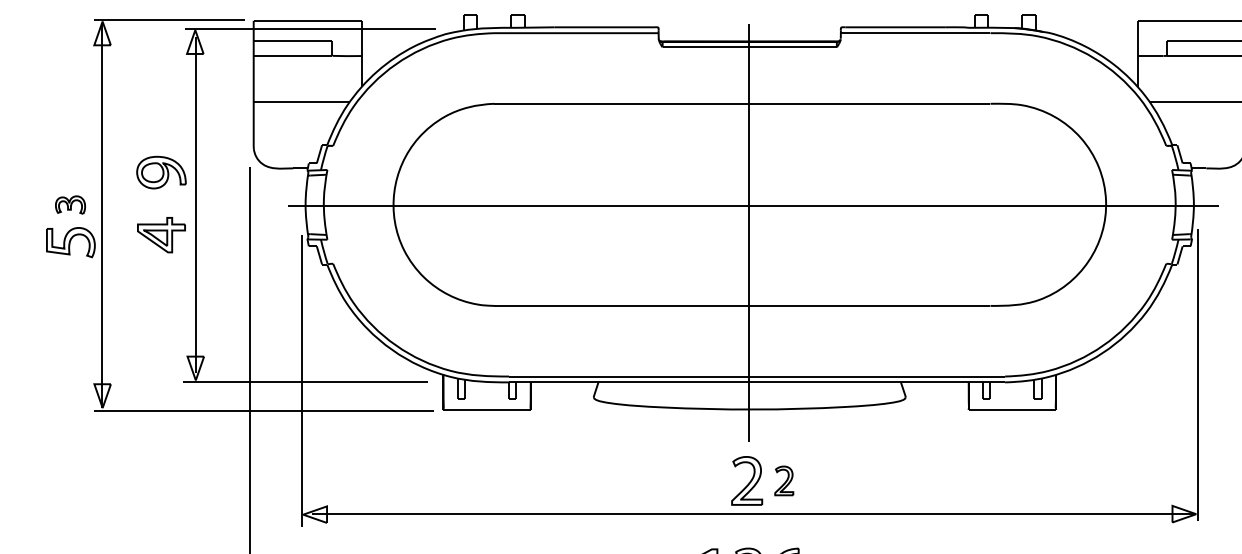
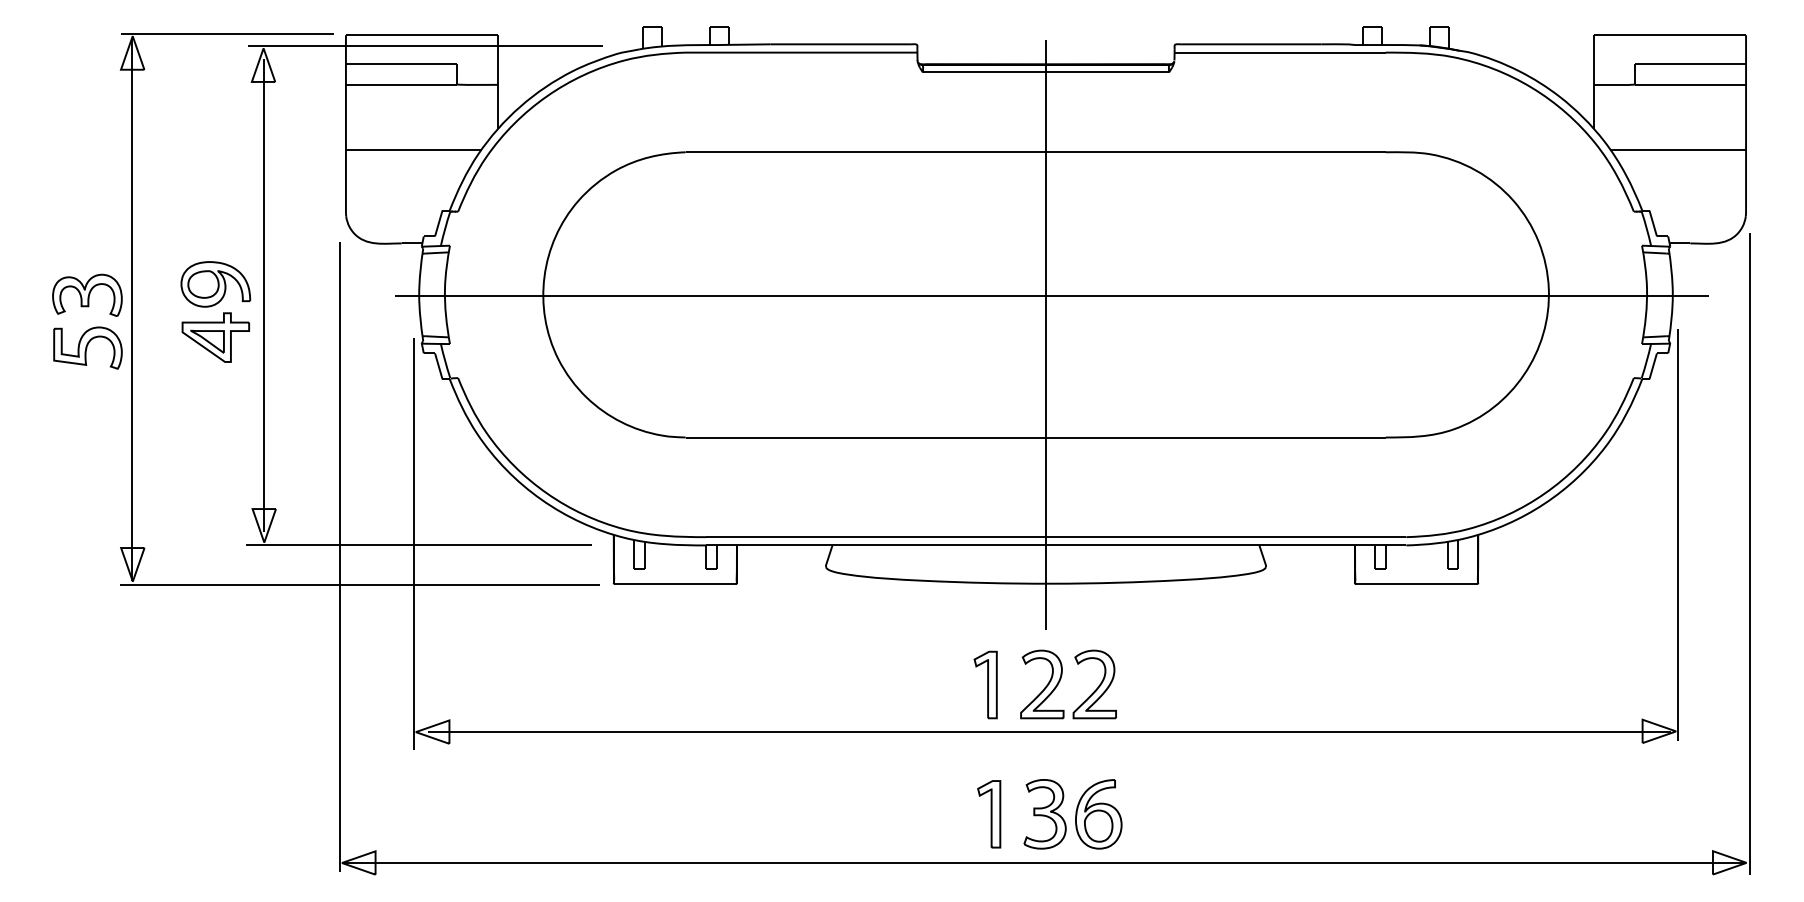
part: (161, 172) -> (215, 284), moved
part: (70, 204) -> (87, 294), size x1.67
part: (706, 480) -> (985, 684), added
part: (784, 480) -> (1094, 684), size x1.67

